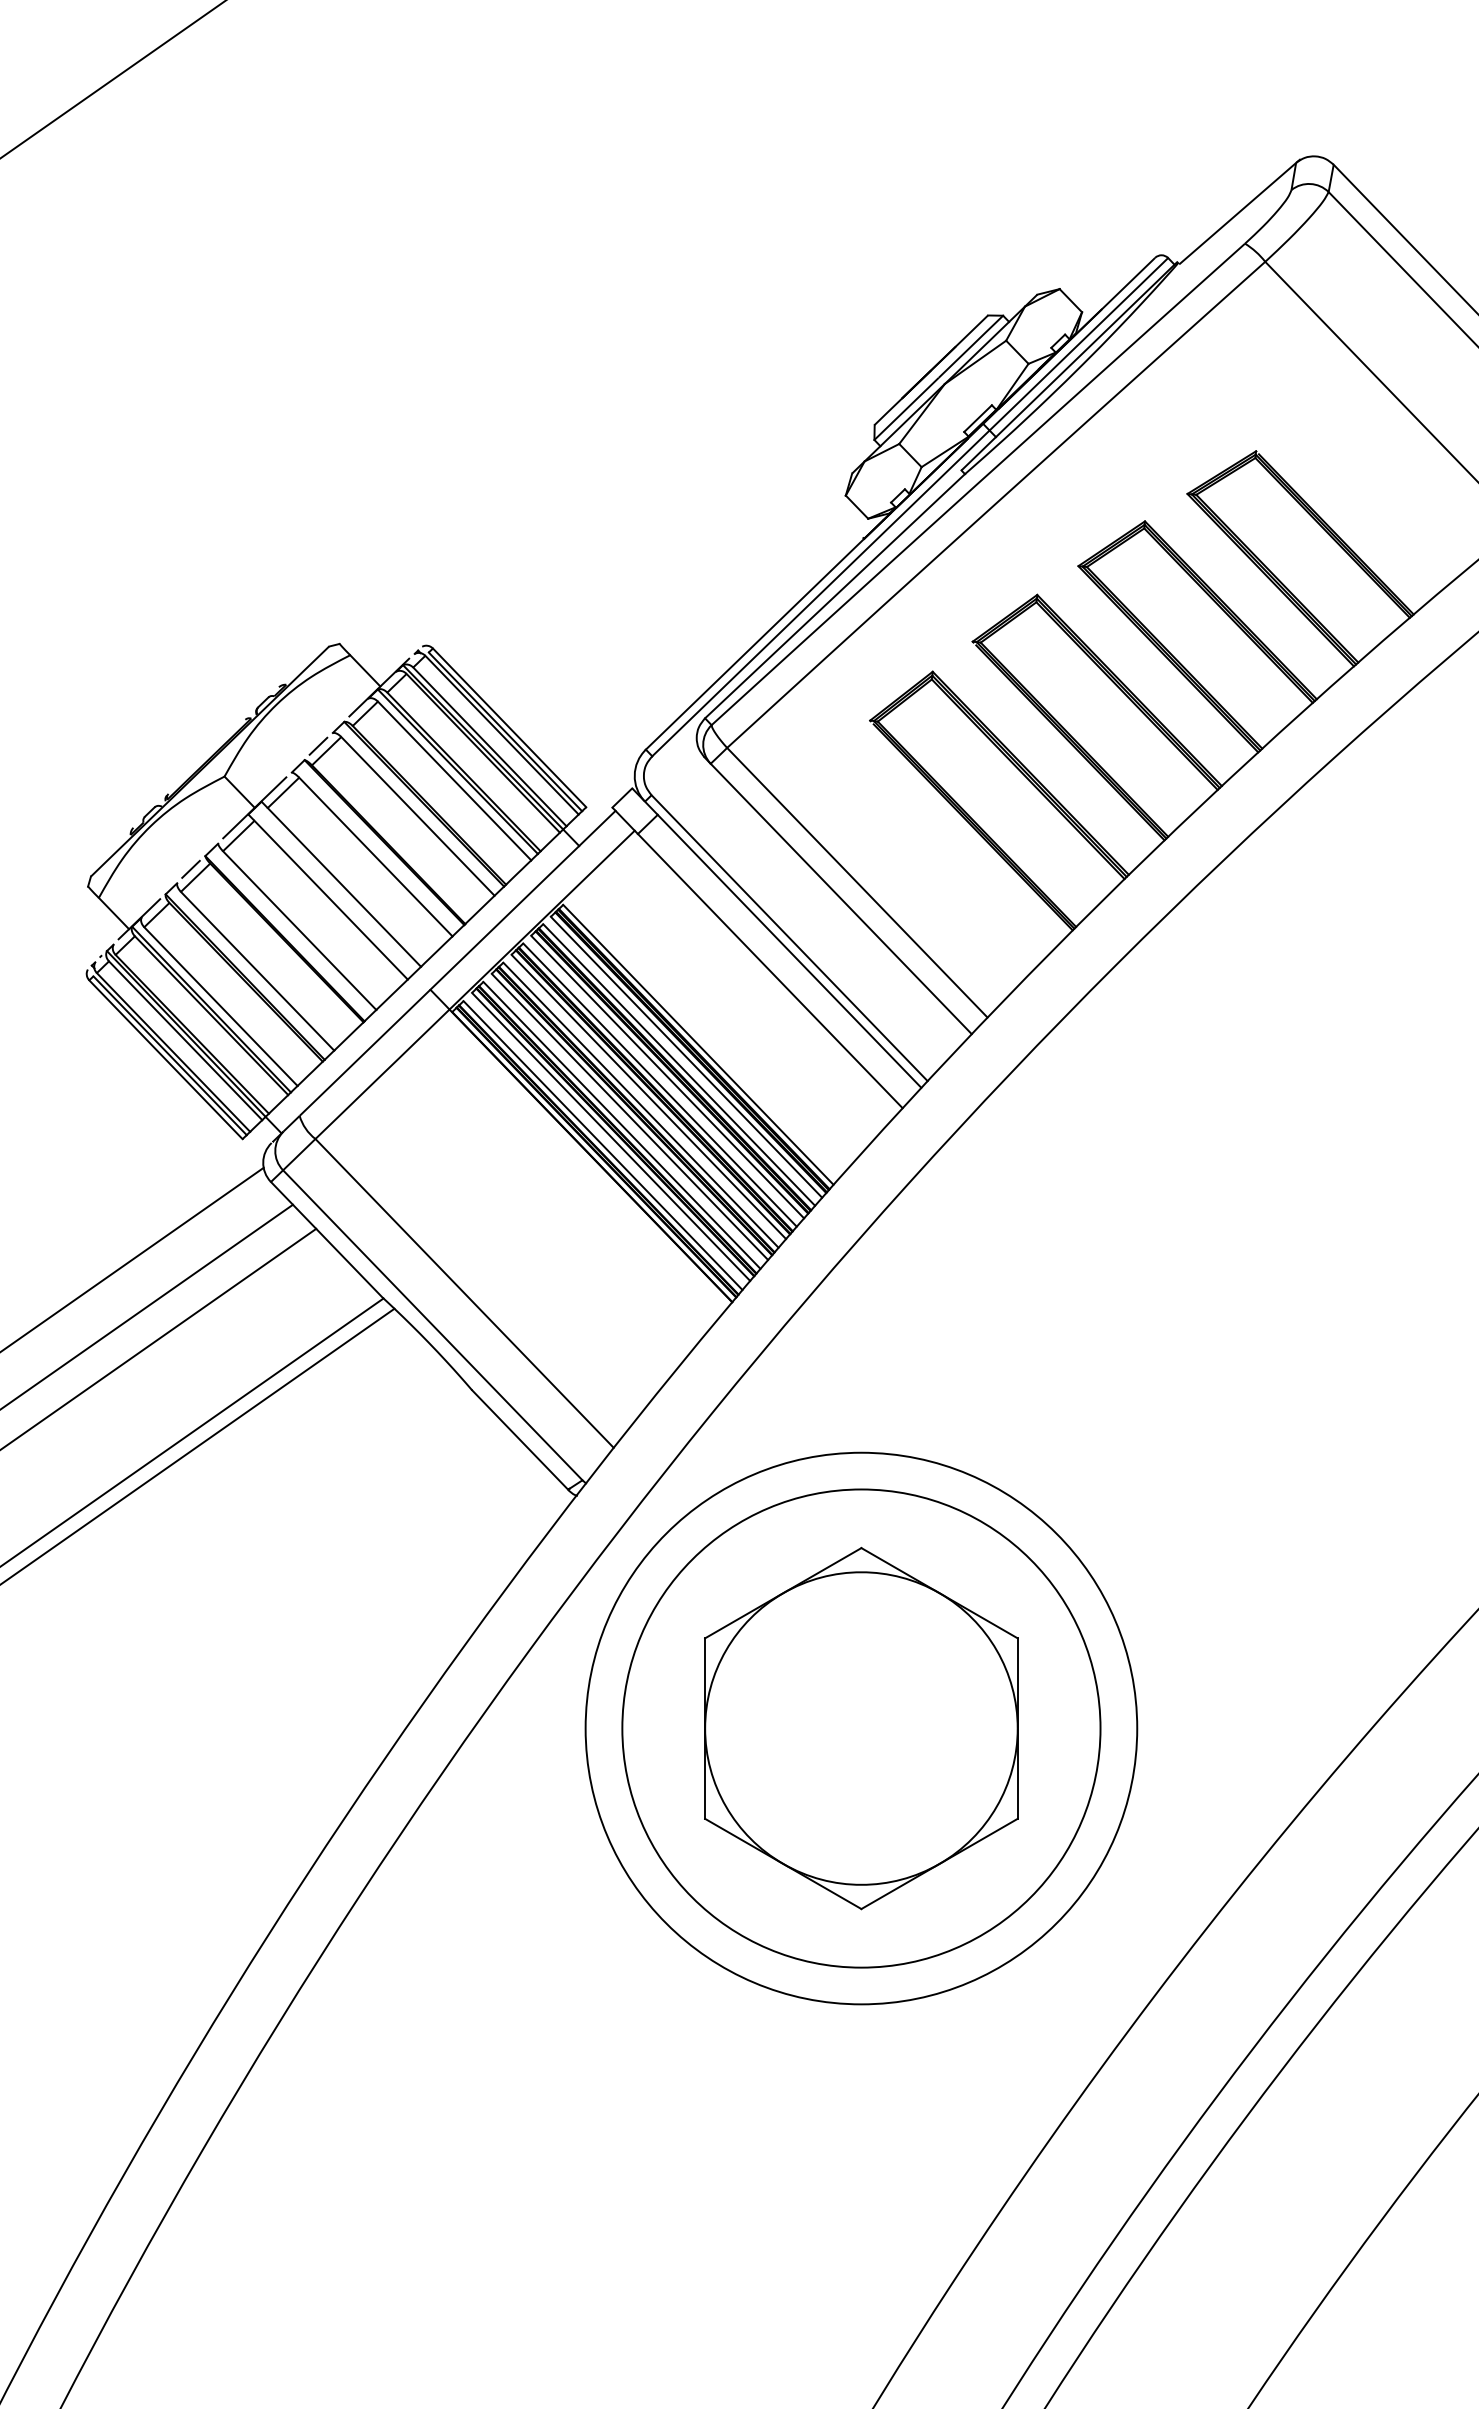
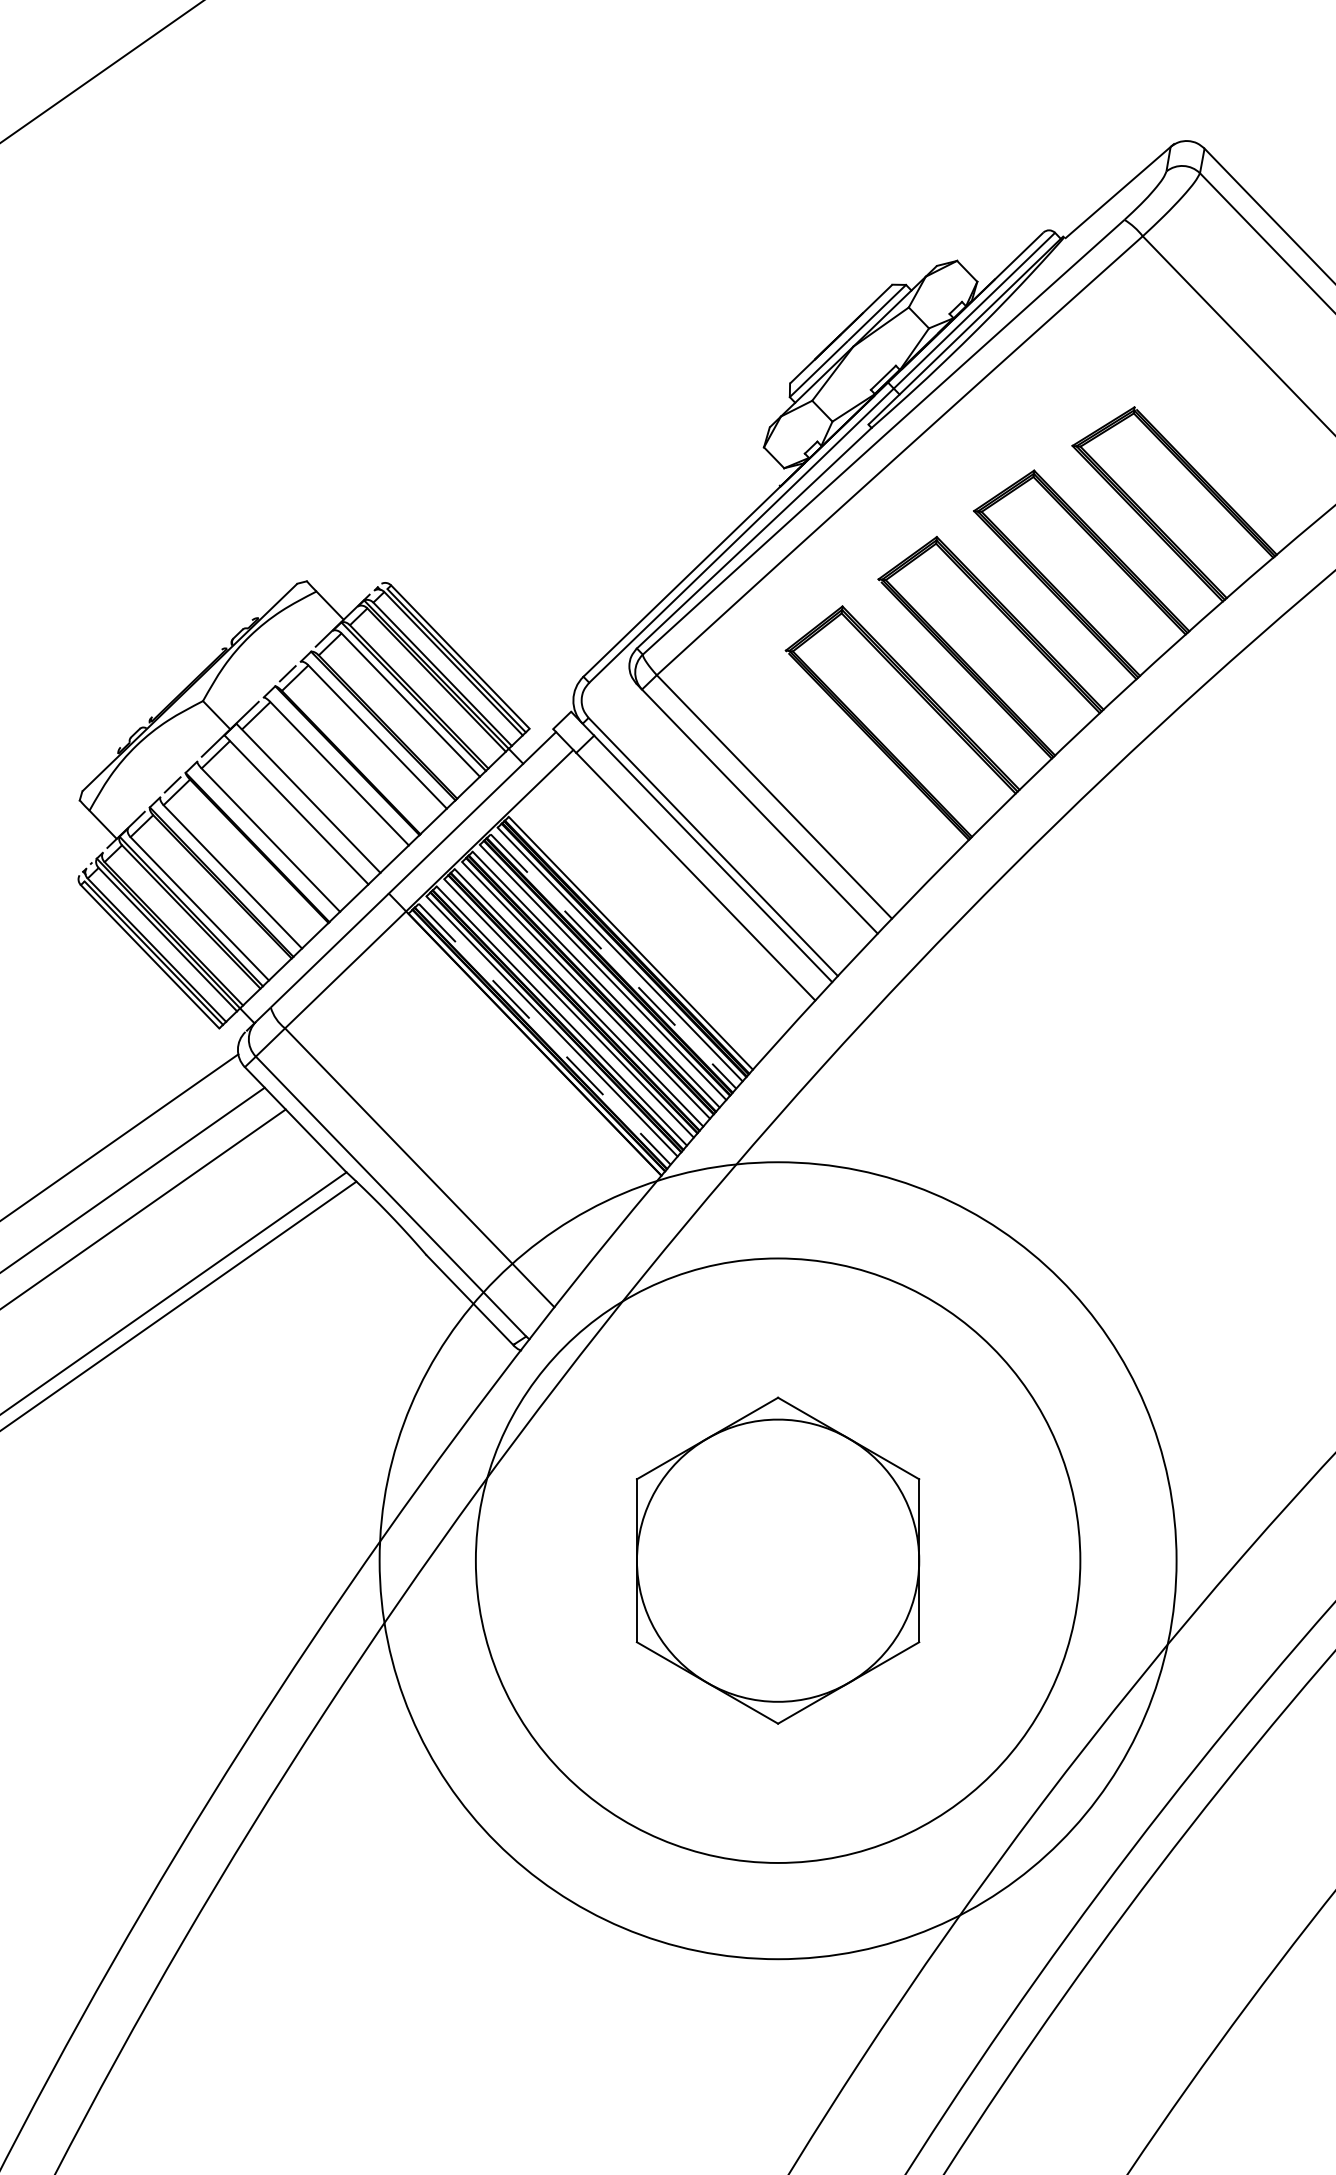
line: (679, 1064) -> (613, 961), solid -> dashed
line: (603, 1145) -> (545, 1034), solid -> dashed
circle: (861, 1728) -> (778, 1560), size x1.4
circle: (861, 1728) -> (778, 1560), size x1.6

